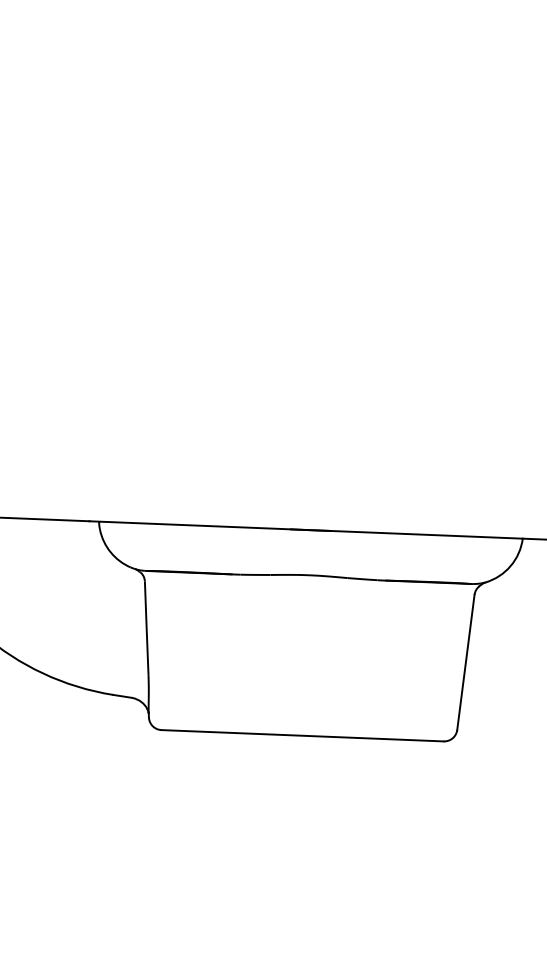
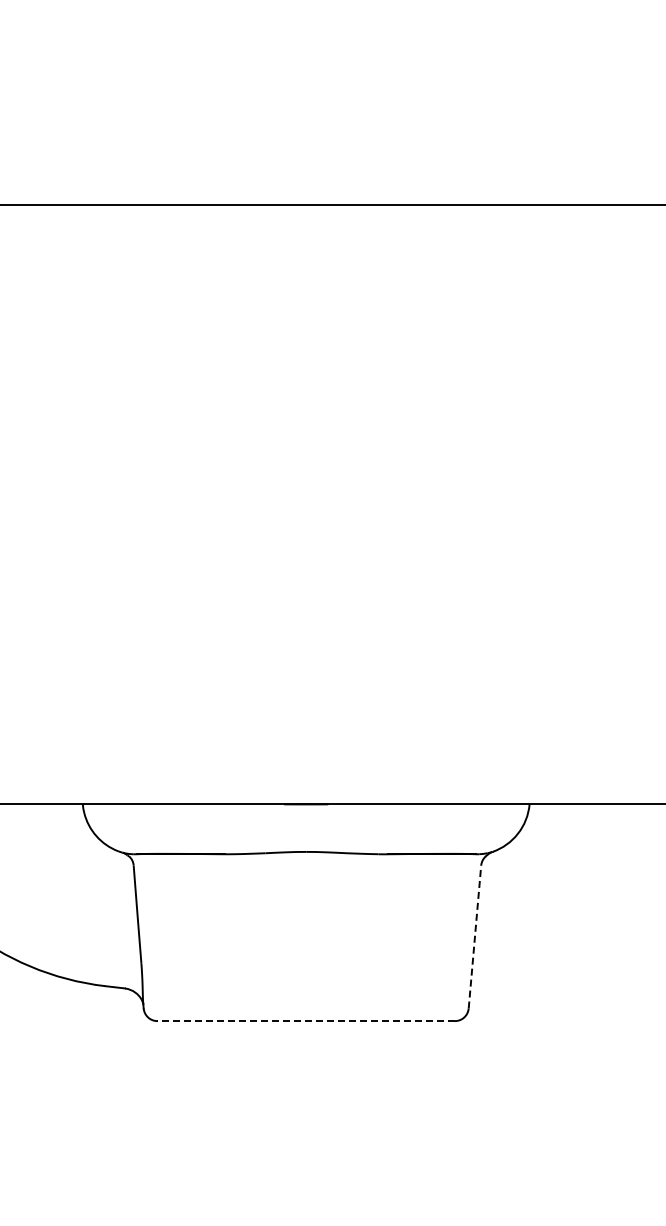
line: (465, 662) -> (474, 937), solid -> dashed
line: (302, 736) -> (306, 1021), solid -> dashed

